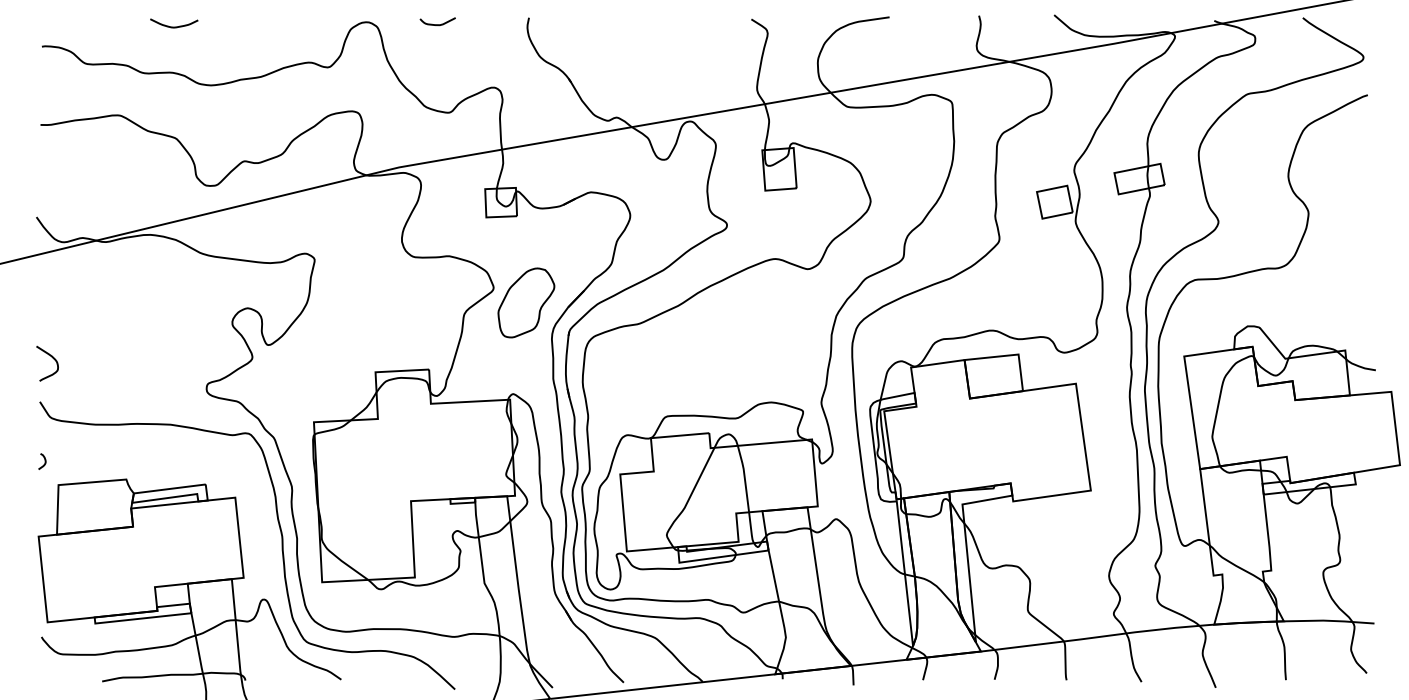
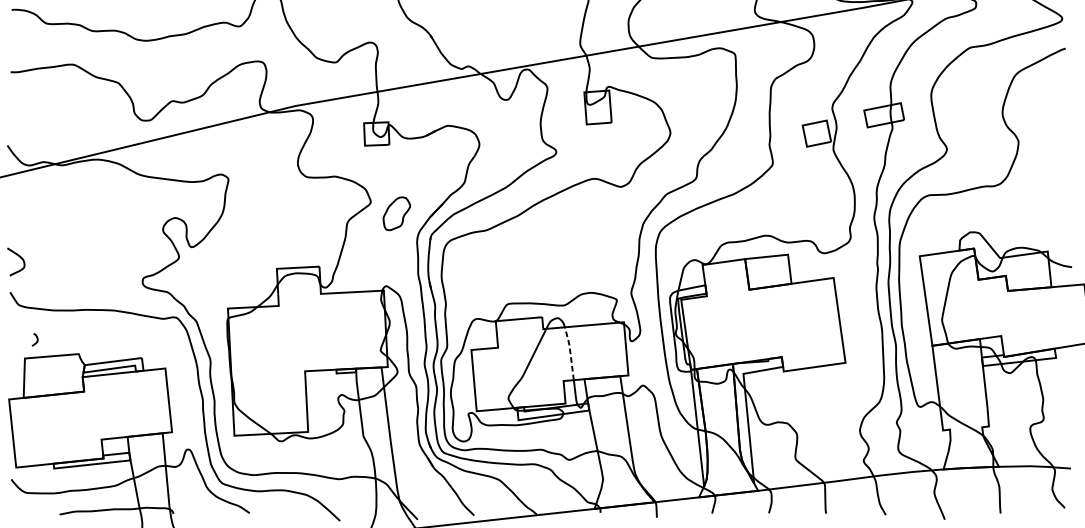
part: (526, 302) -> (396, 213), size x0.6
curve: (44, 461) -> (36, 339), moved
line: (744, 477) -> (570, 352), solid -> dashed

